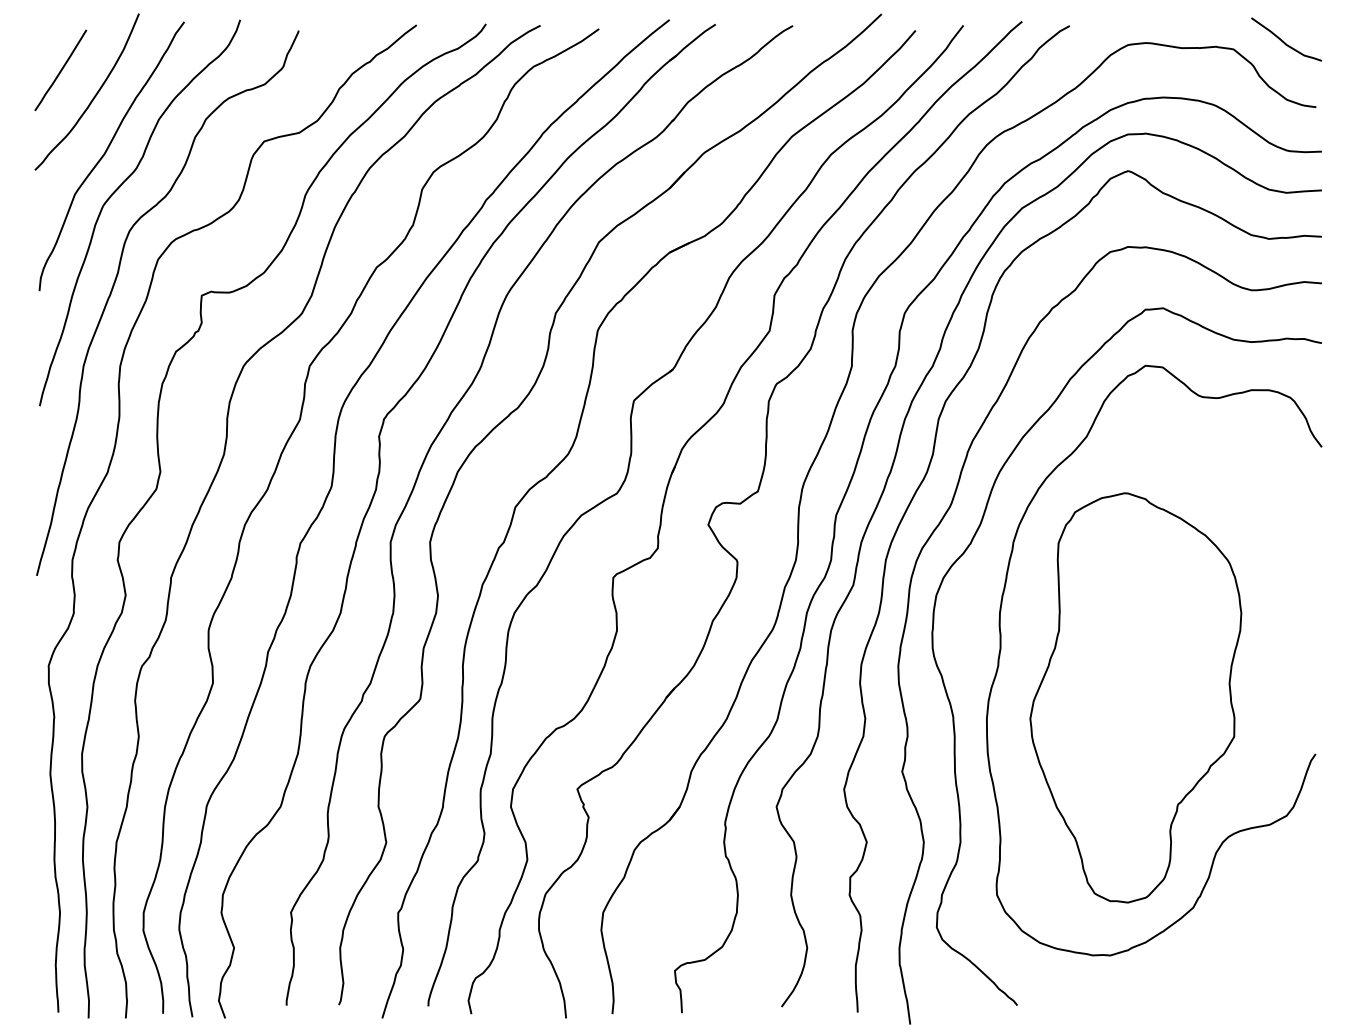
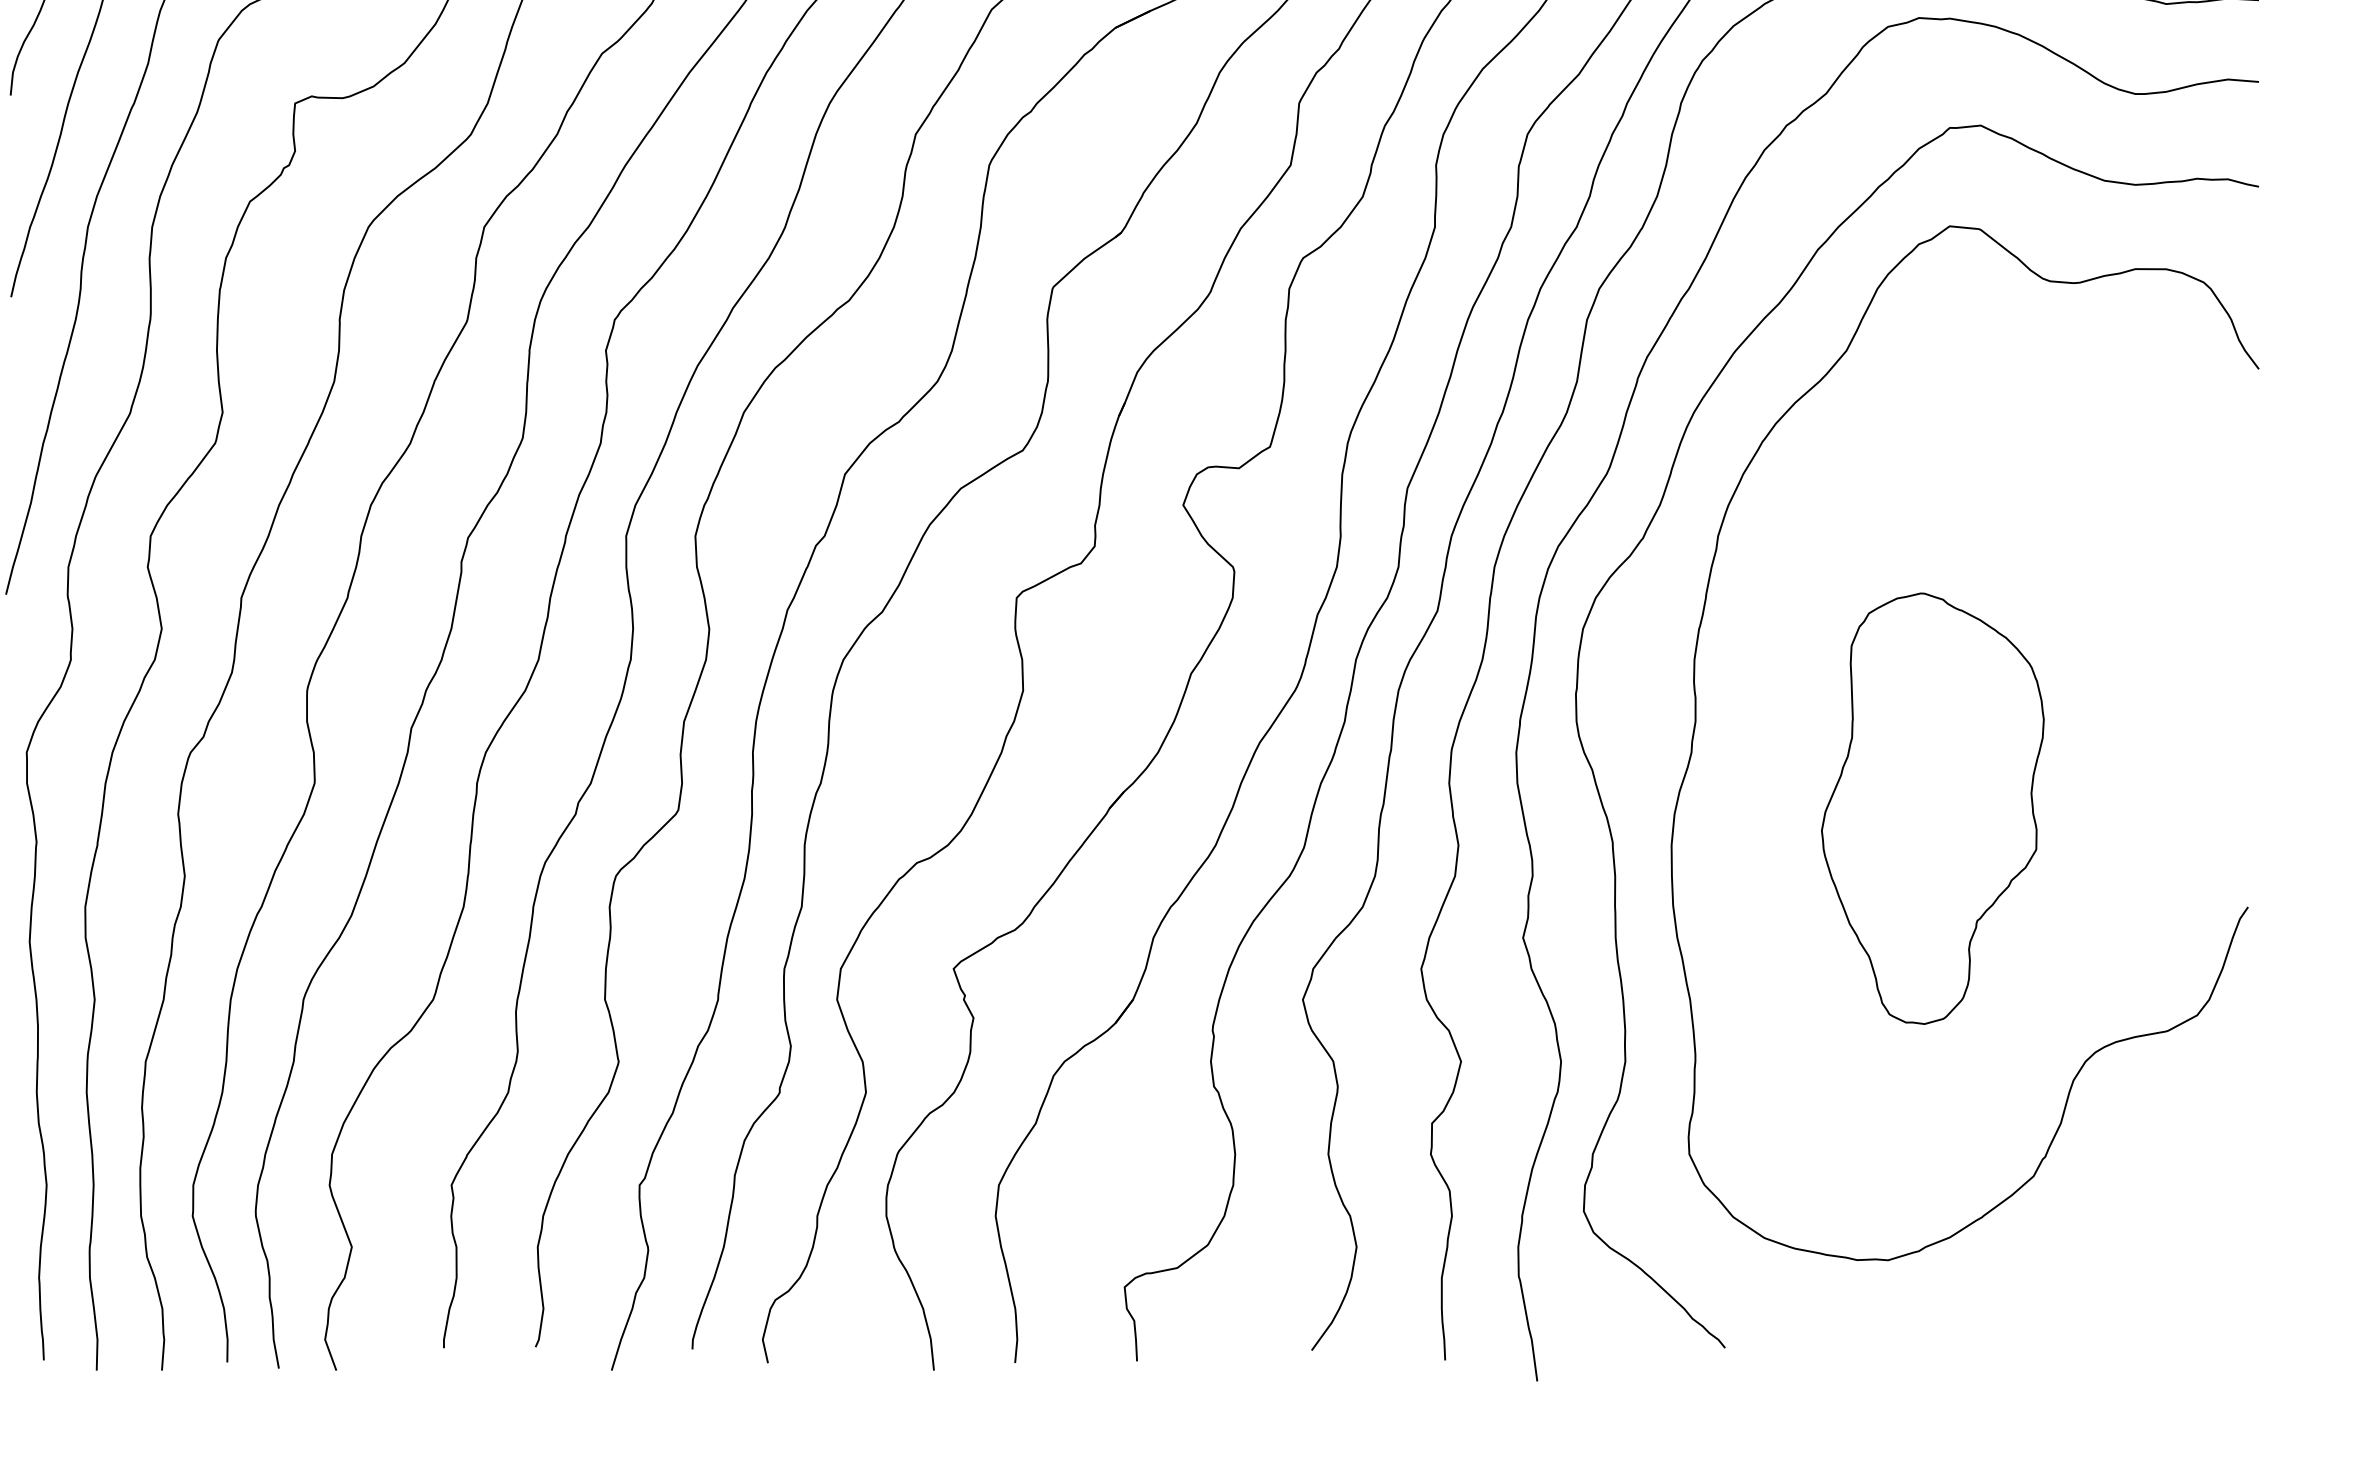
part: (1135, 697) -> (1932, 807), size x0.6

